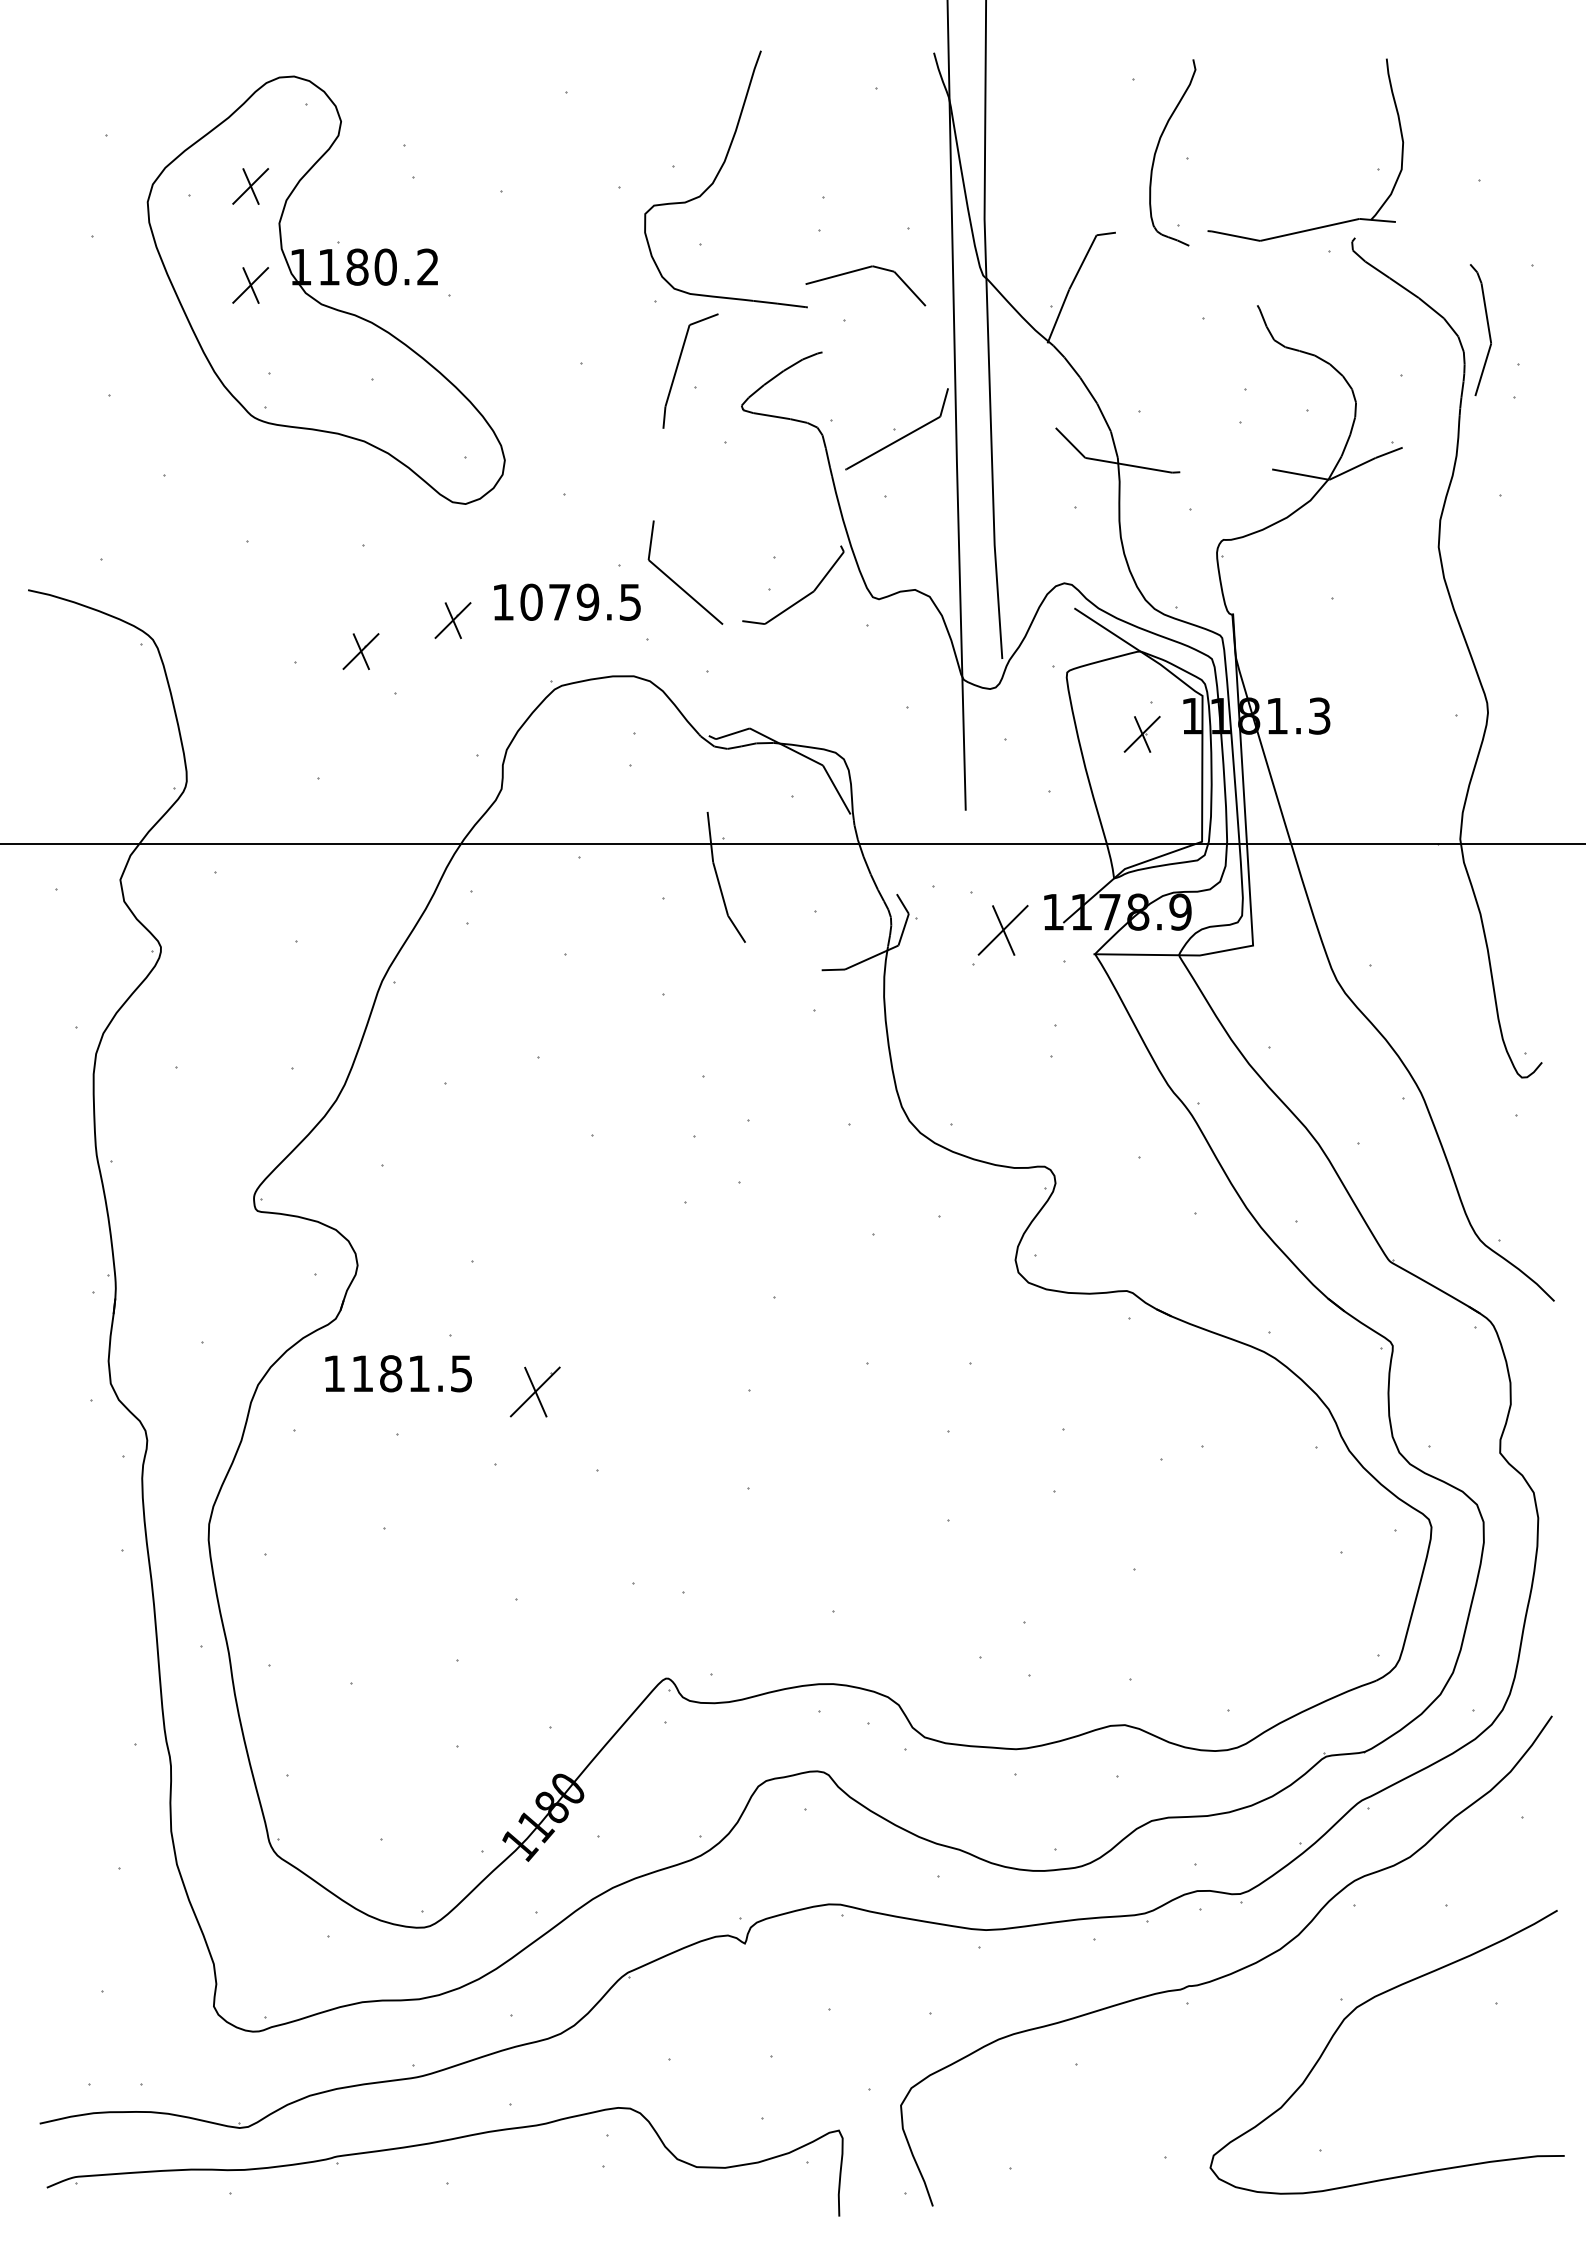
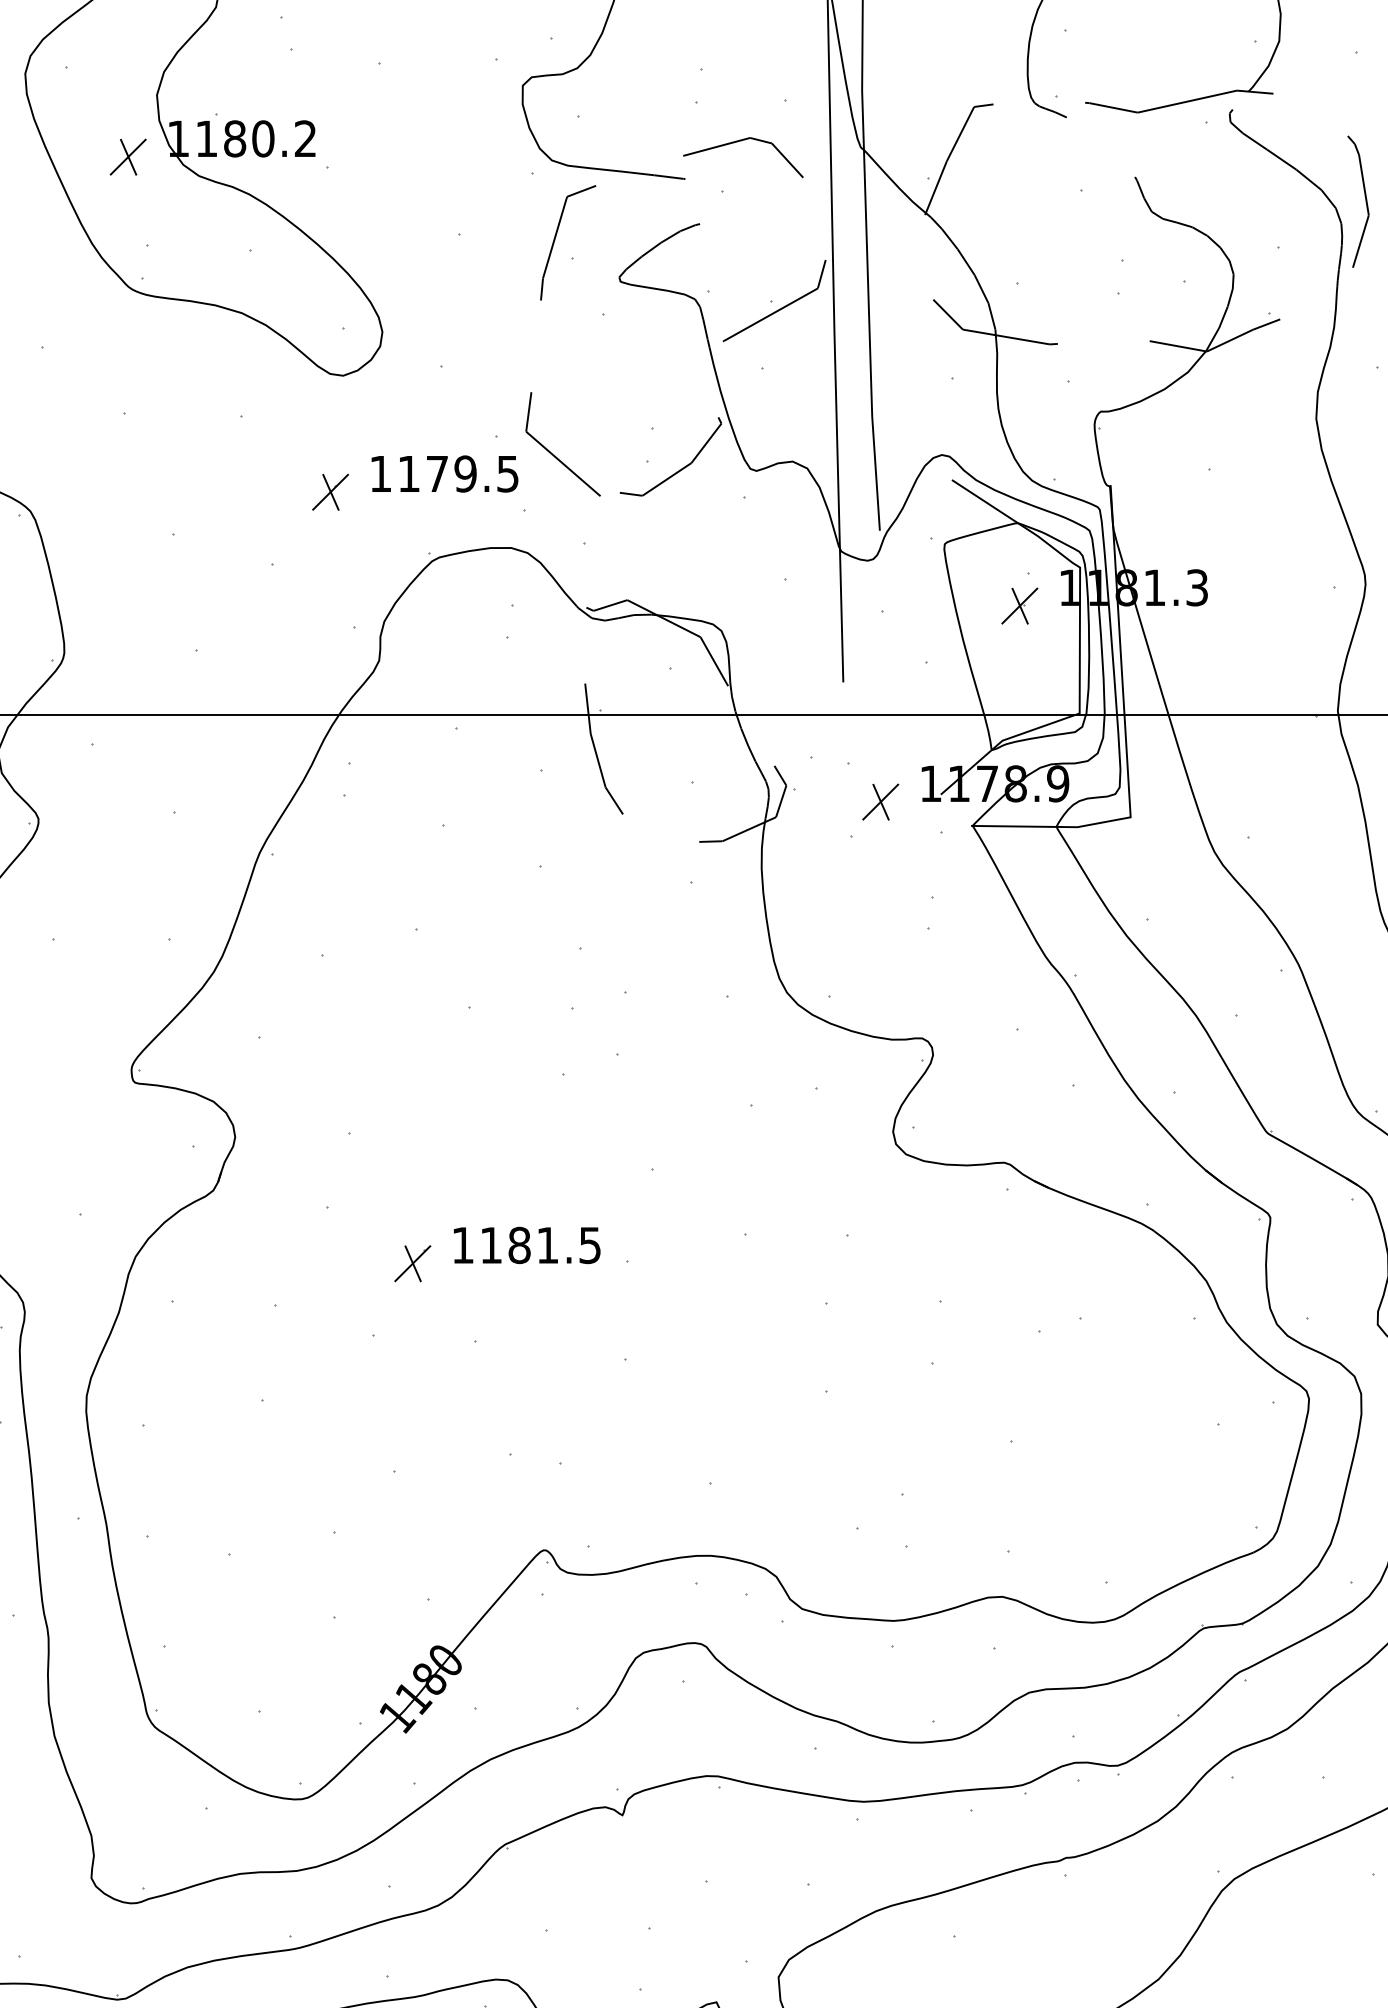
part: (250, 186) -> (128, 58), removed
text: (531, 601) -> (409, 473), 1079.5 -> 1179.5
part: (360, 651) -> (238, 523), removed
part: (1002, 930) -> (880, 802), size x0.71
text: (398, 1373) -> (527, 1245), moved
part: (534, 1391) -> (412, 1263), size x0.71

